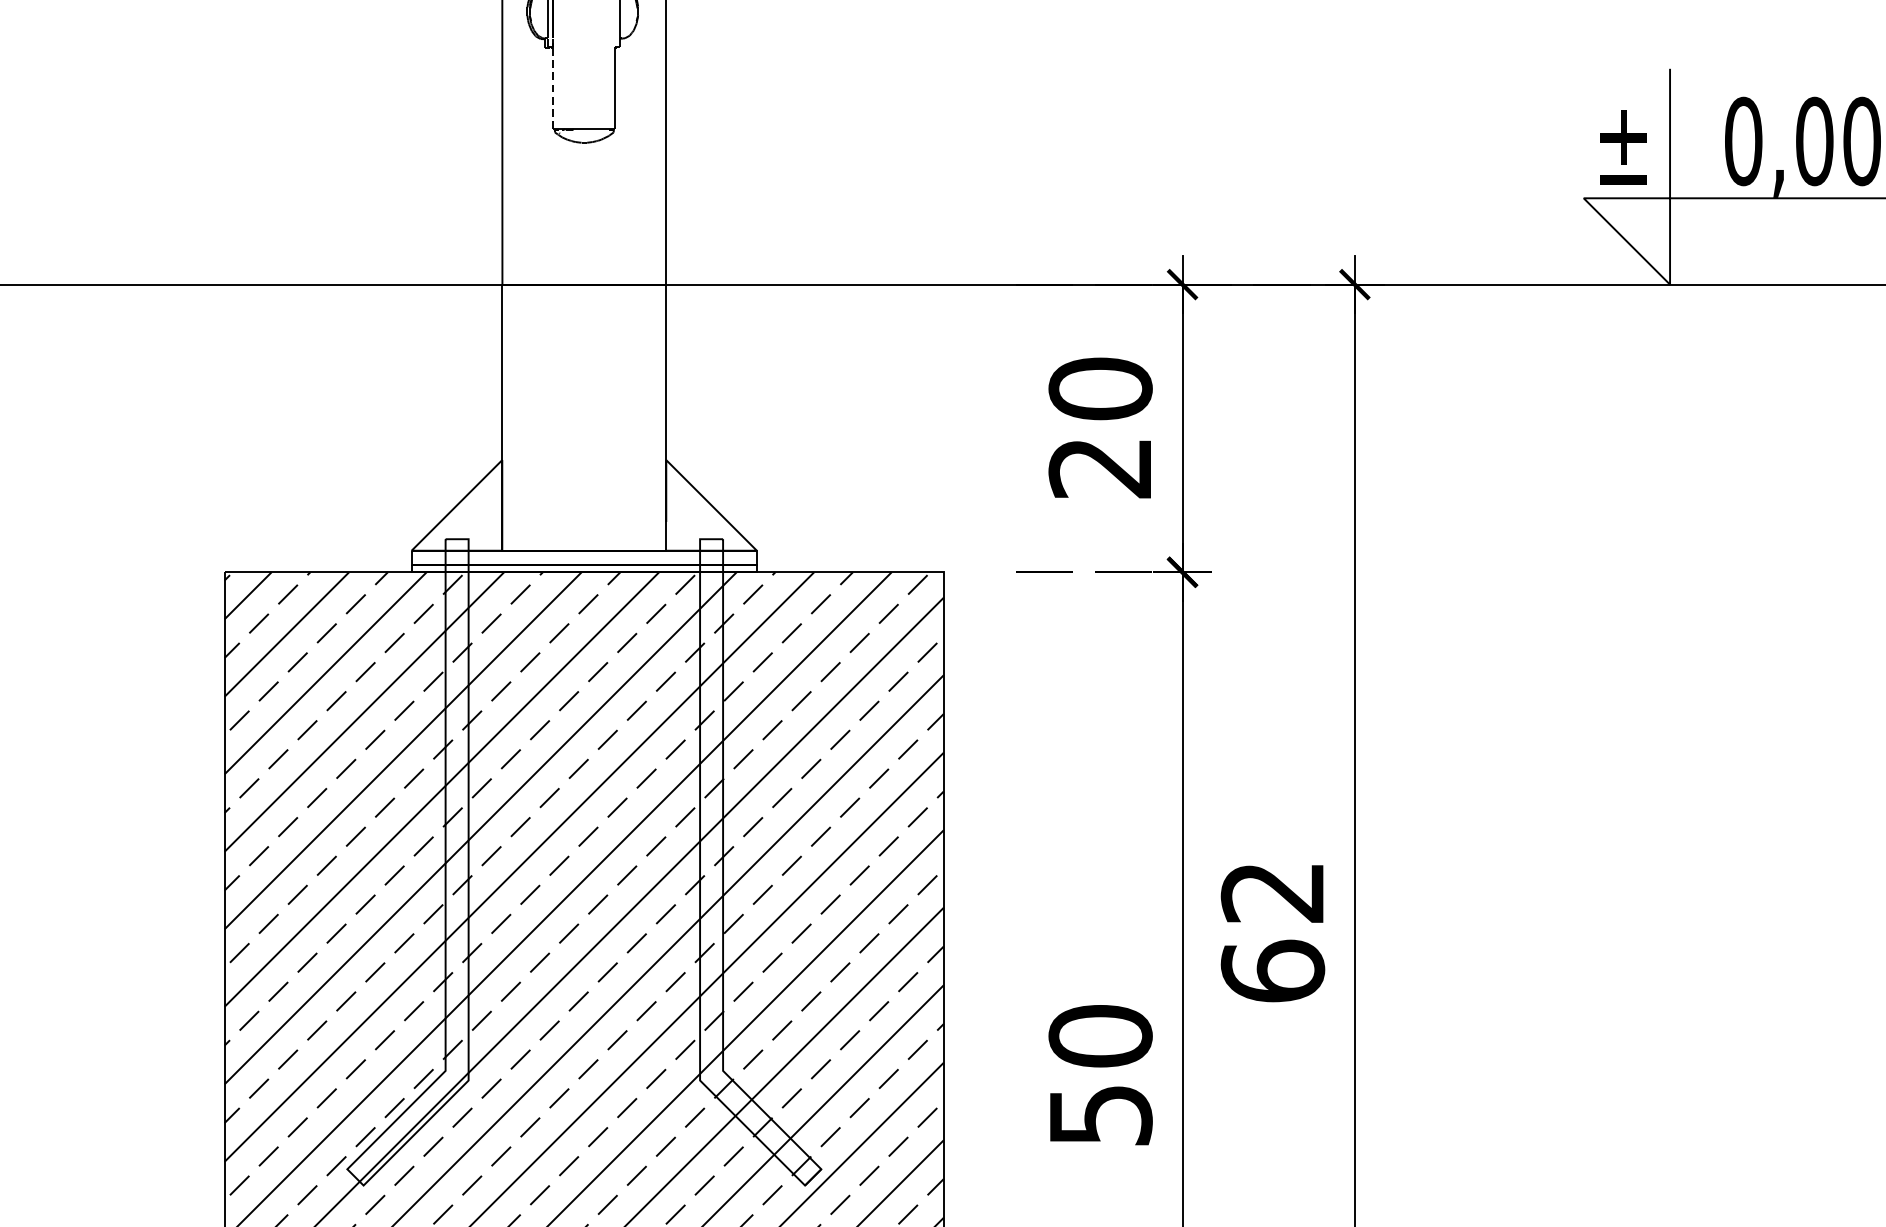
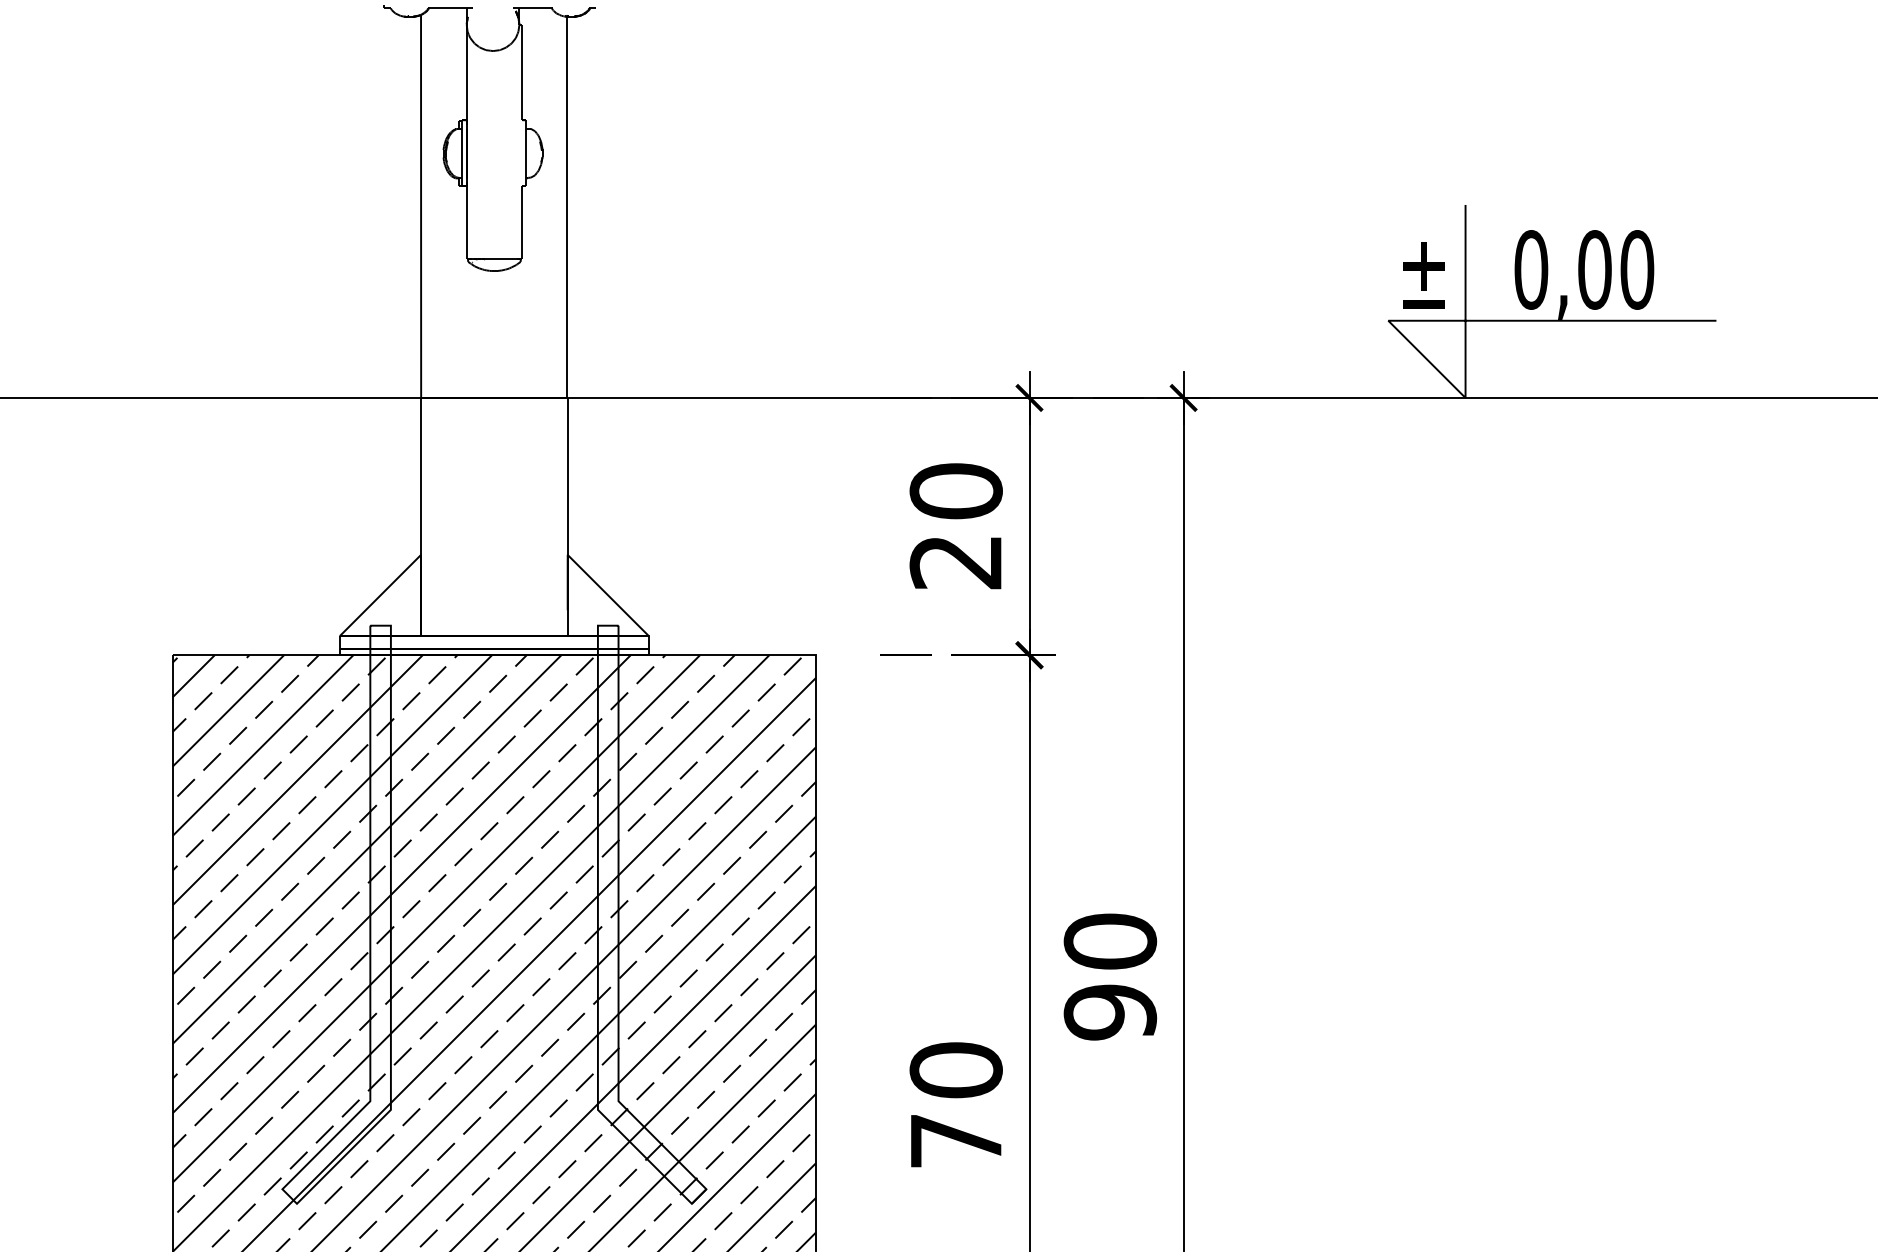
line: (553, 88) -> (466, 222), dashed -> solid
text: (1273, 931) -> (1110, 976), 62 -> 90
text: (1100, 1115) -> (956, 1141), 50 -> 70

